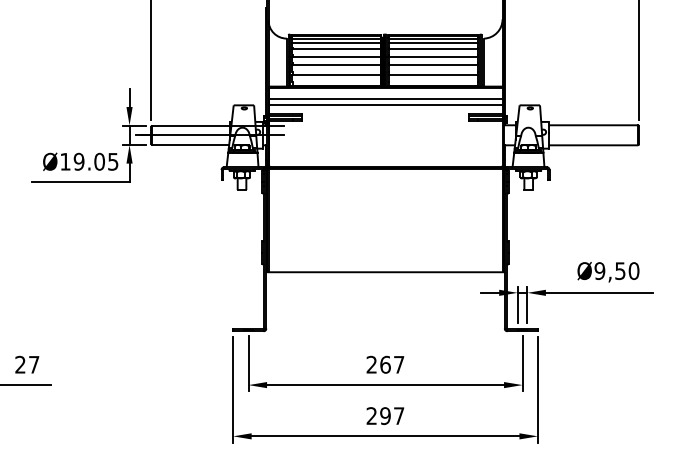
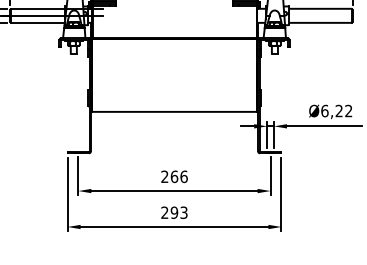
text: (616, 271) -> (336, 111), Ø9,50 -> Ø6,22
text: (399, 364) -> (184, 176), 267 -> 266
text: (399, 416) -> (184, 213), 297 -> 293

